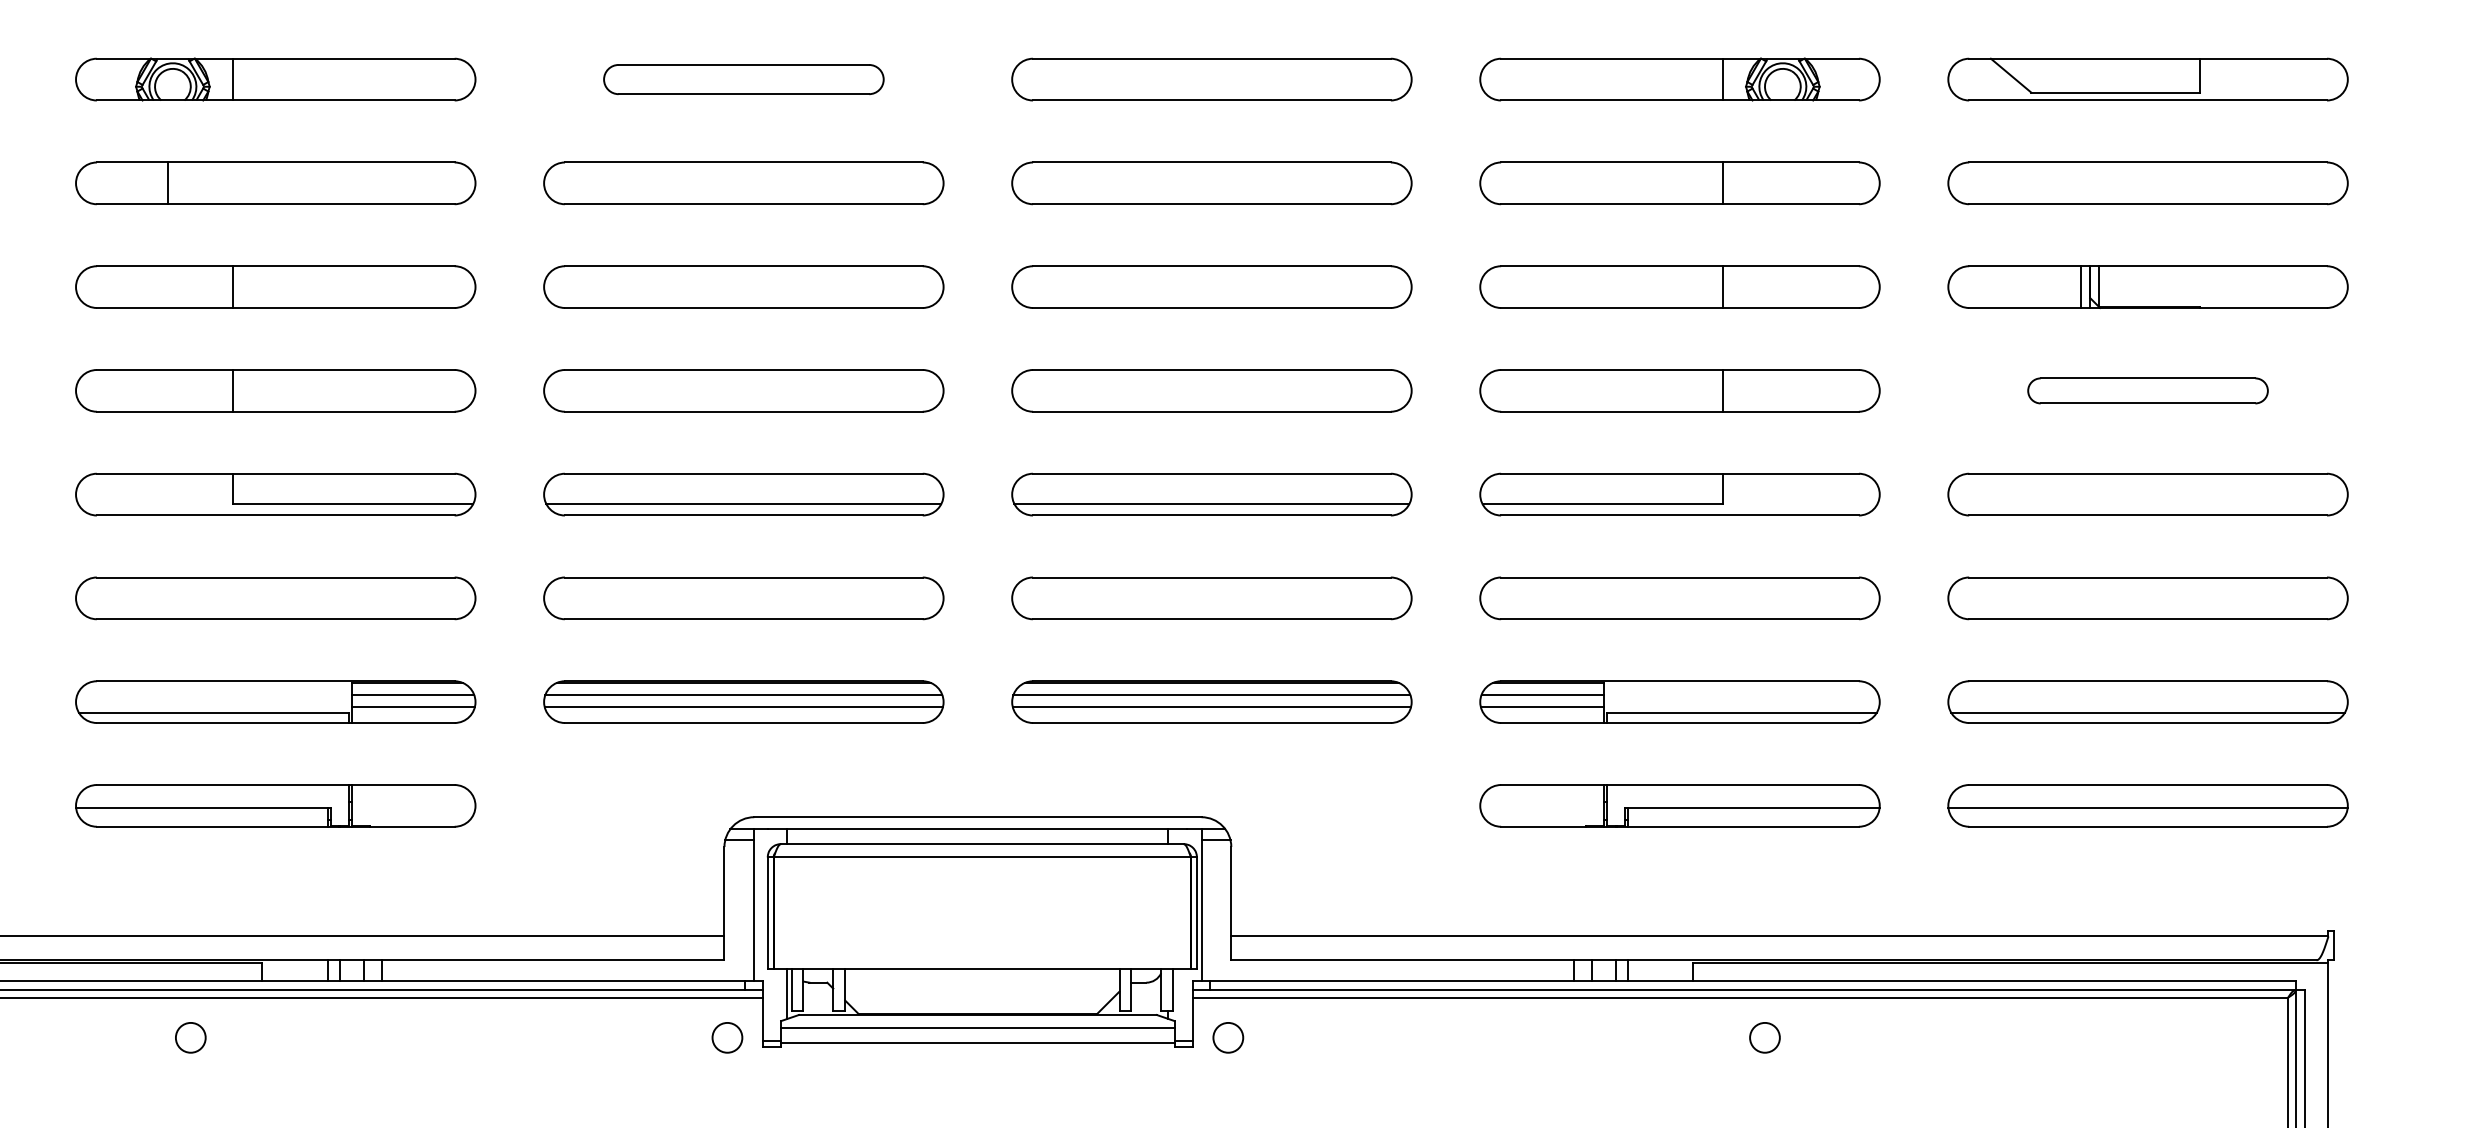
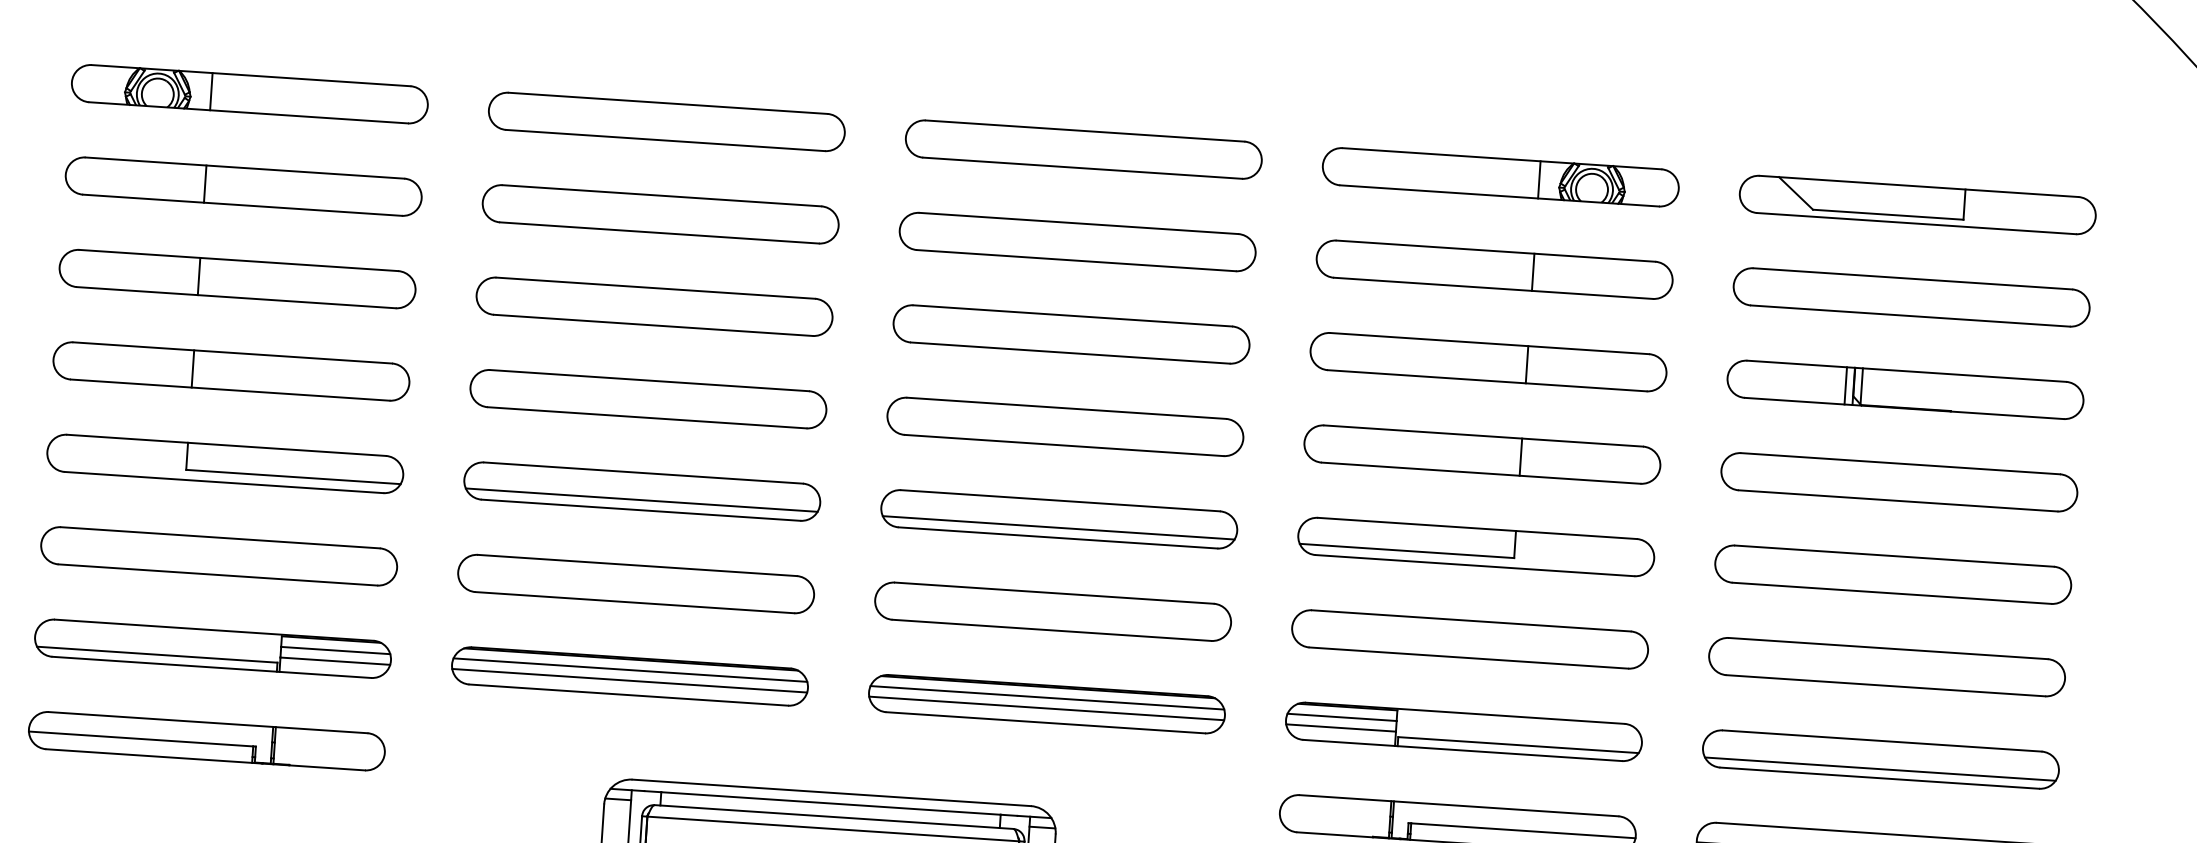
part: (743, 79) -> (666, 121), size x1.43
line: (167, 183) -> (205, 184), moved
part: (2147, 390) -> (1898, 481), size x1.67

